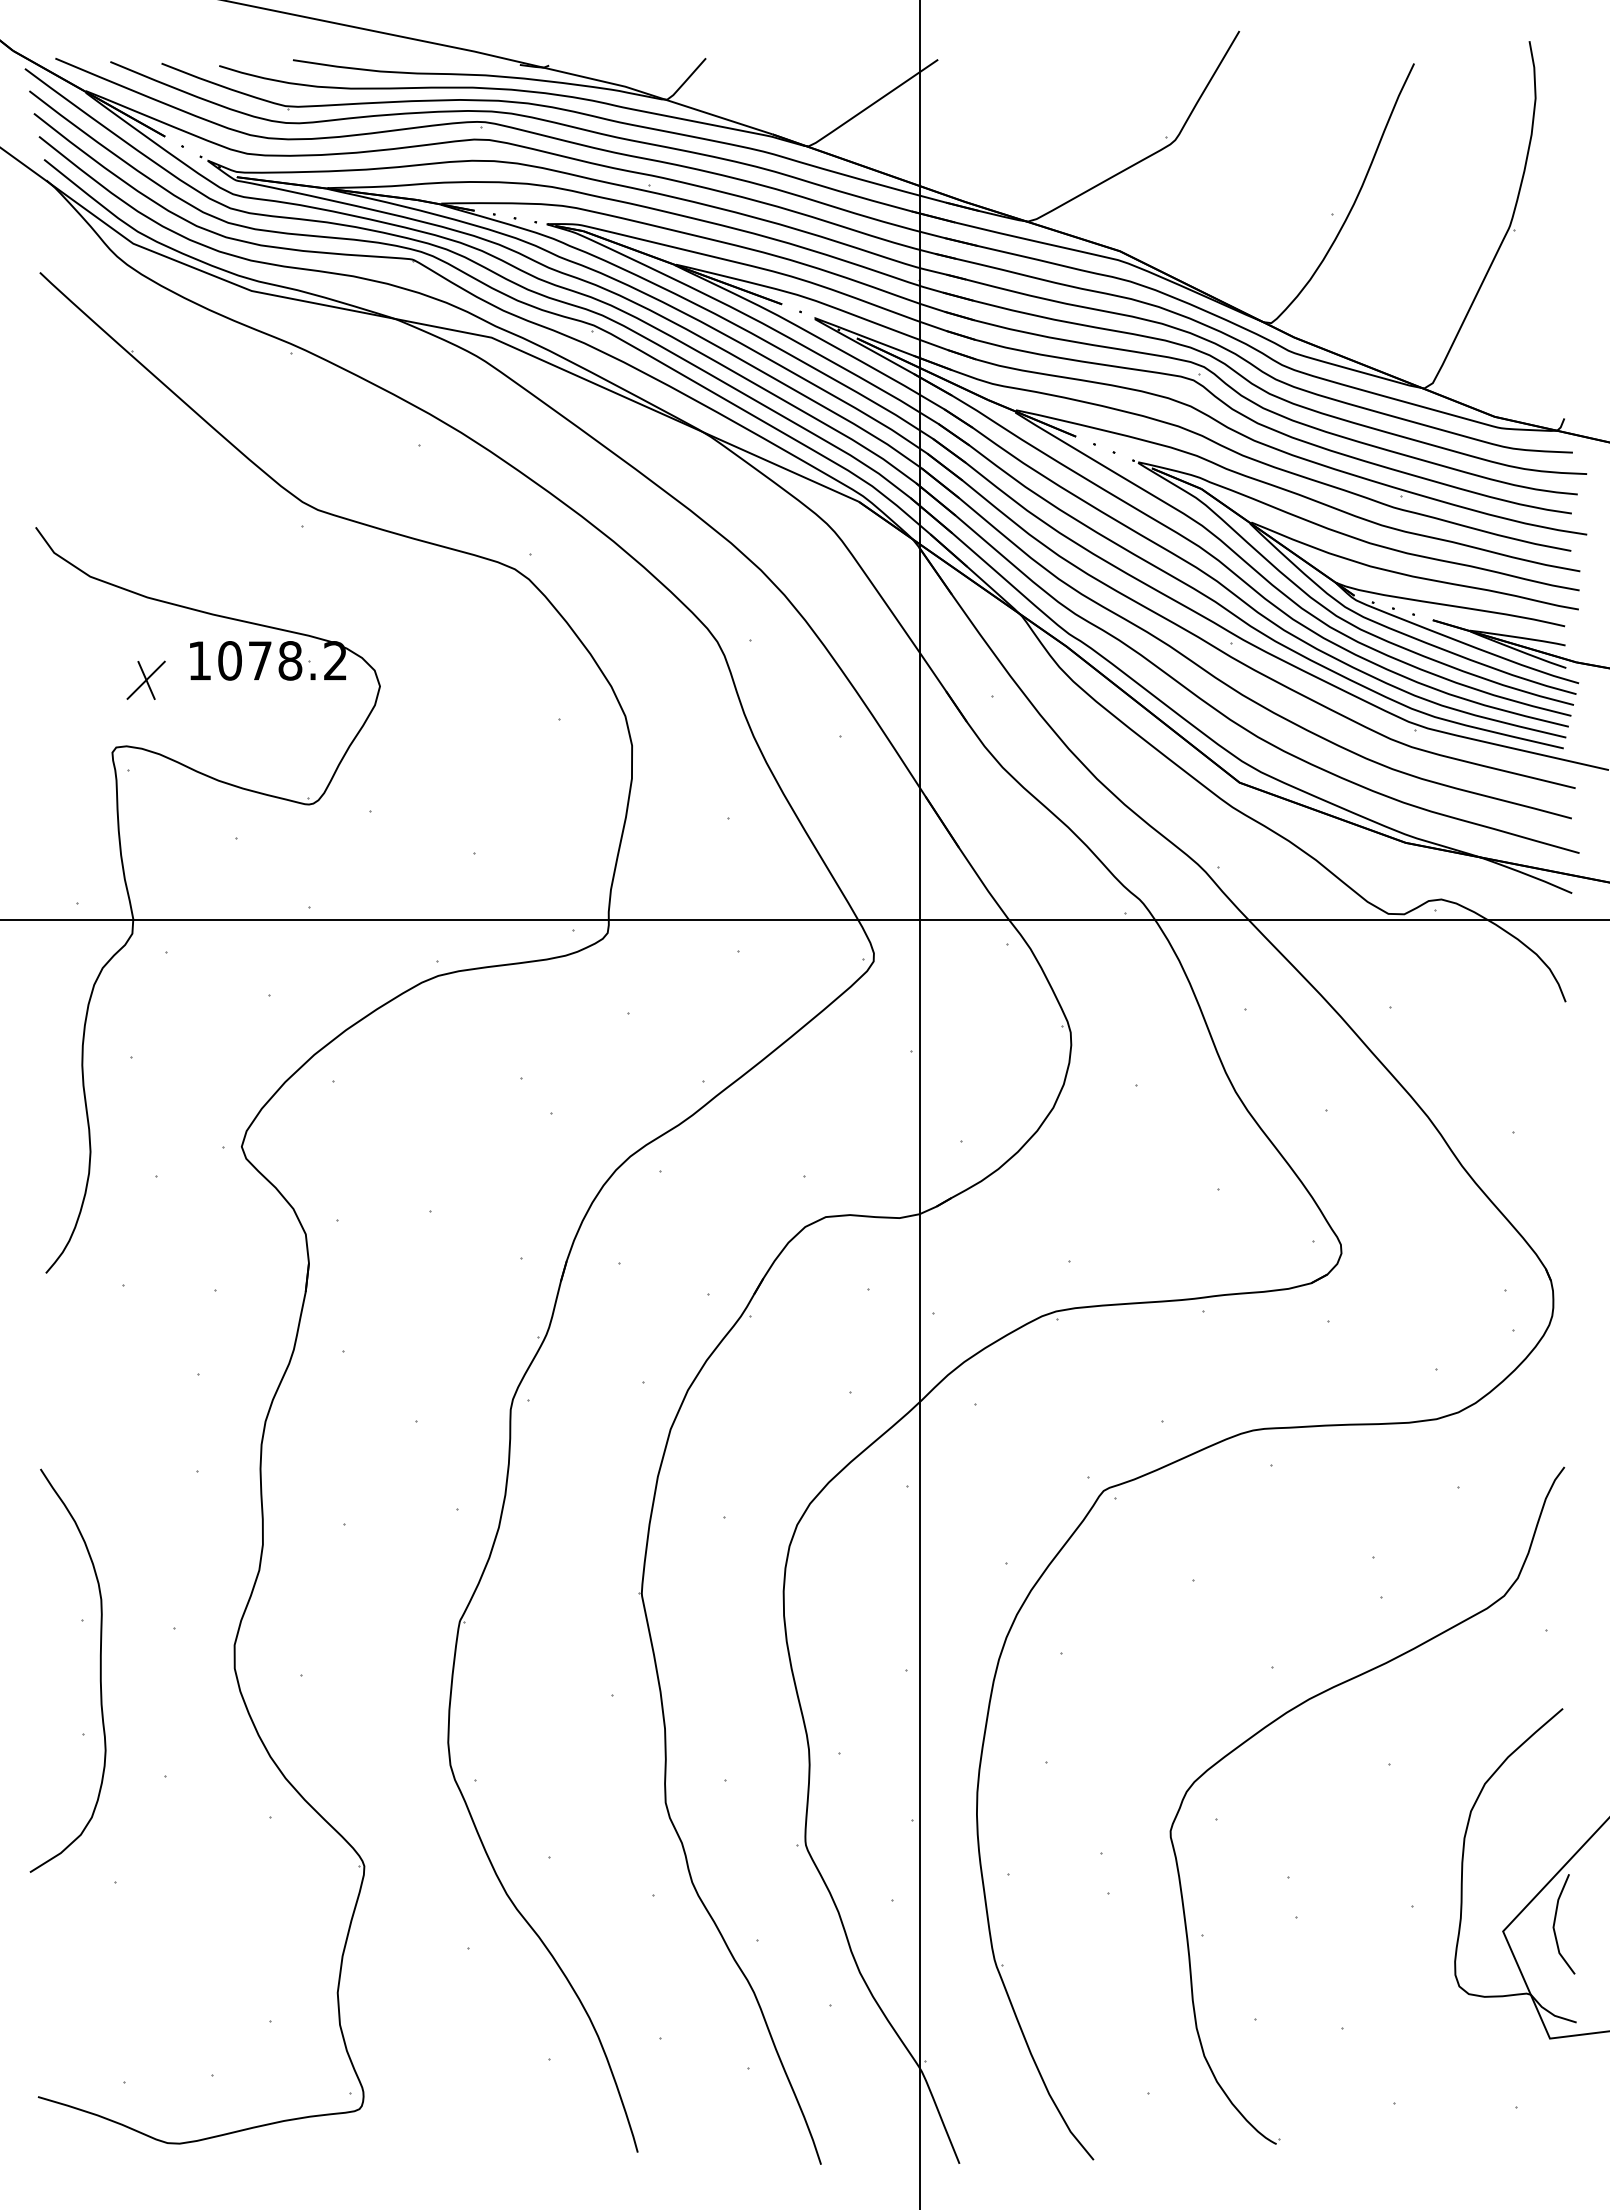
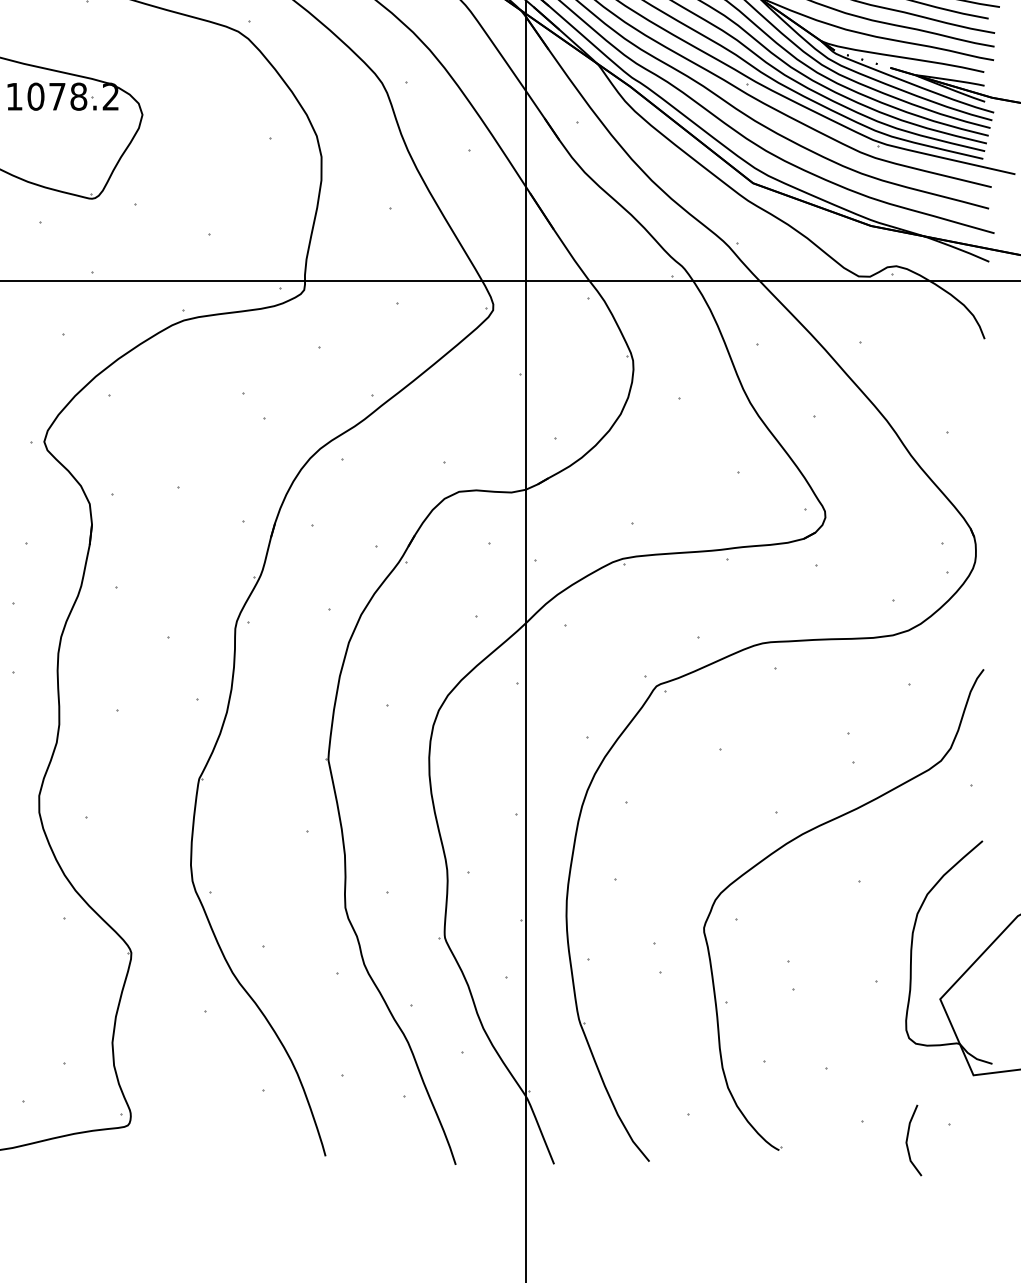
line: (1555, 1923) -> (907, 1139), moved

